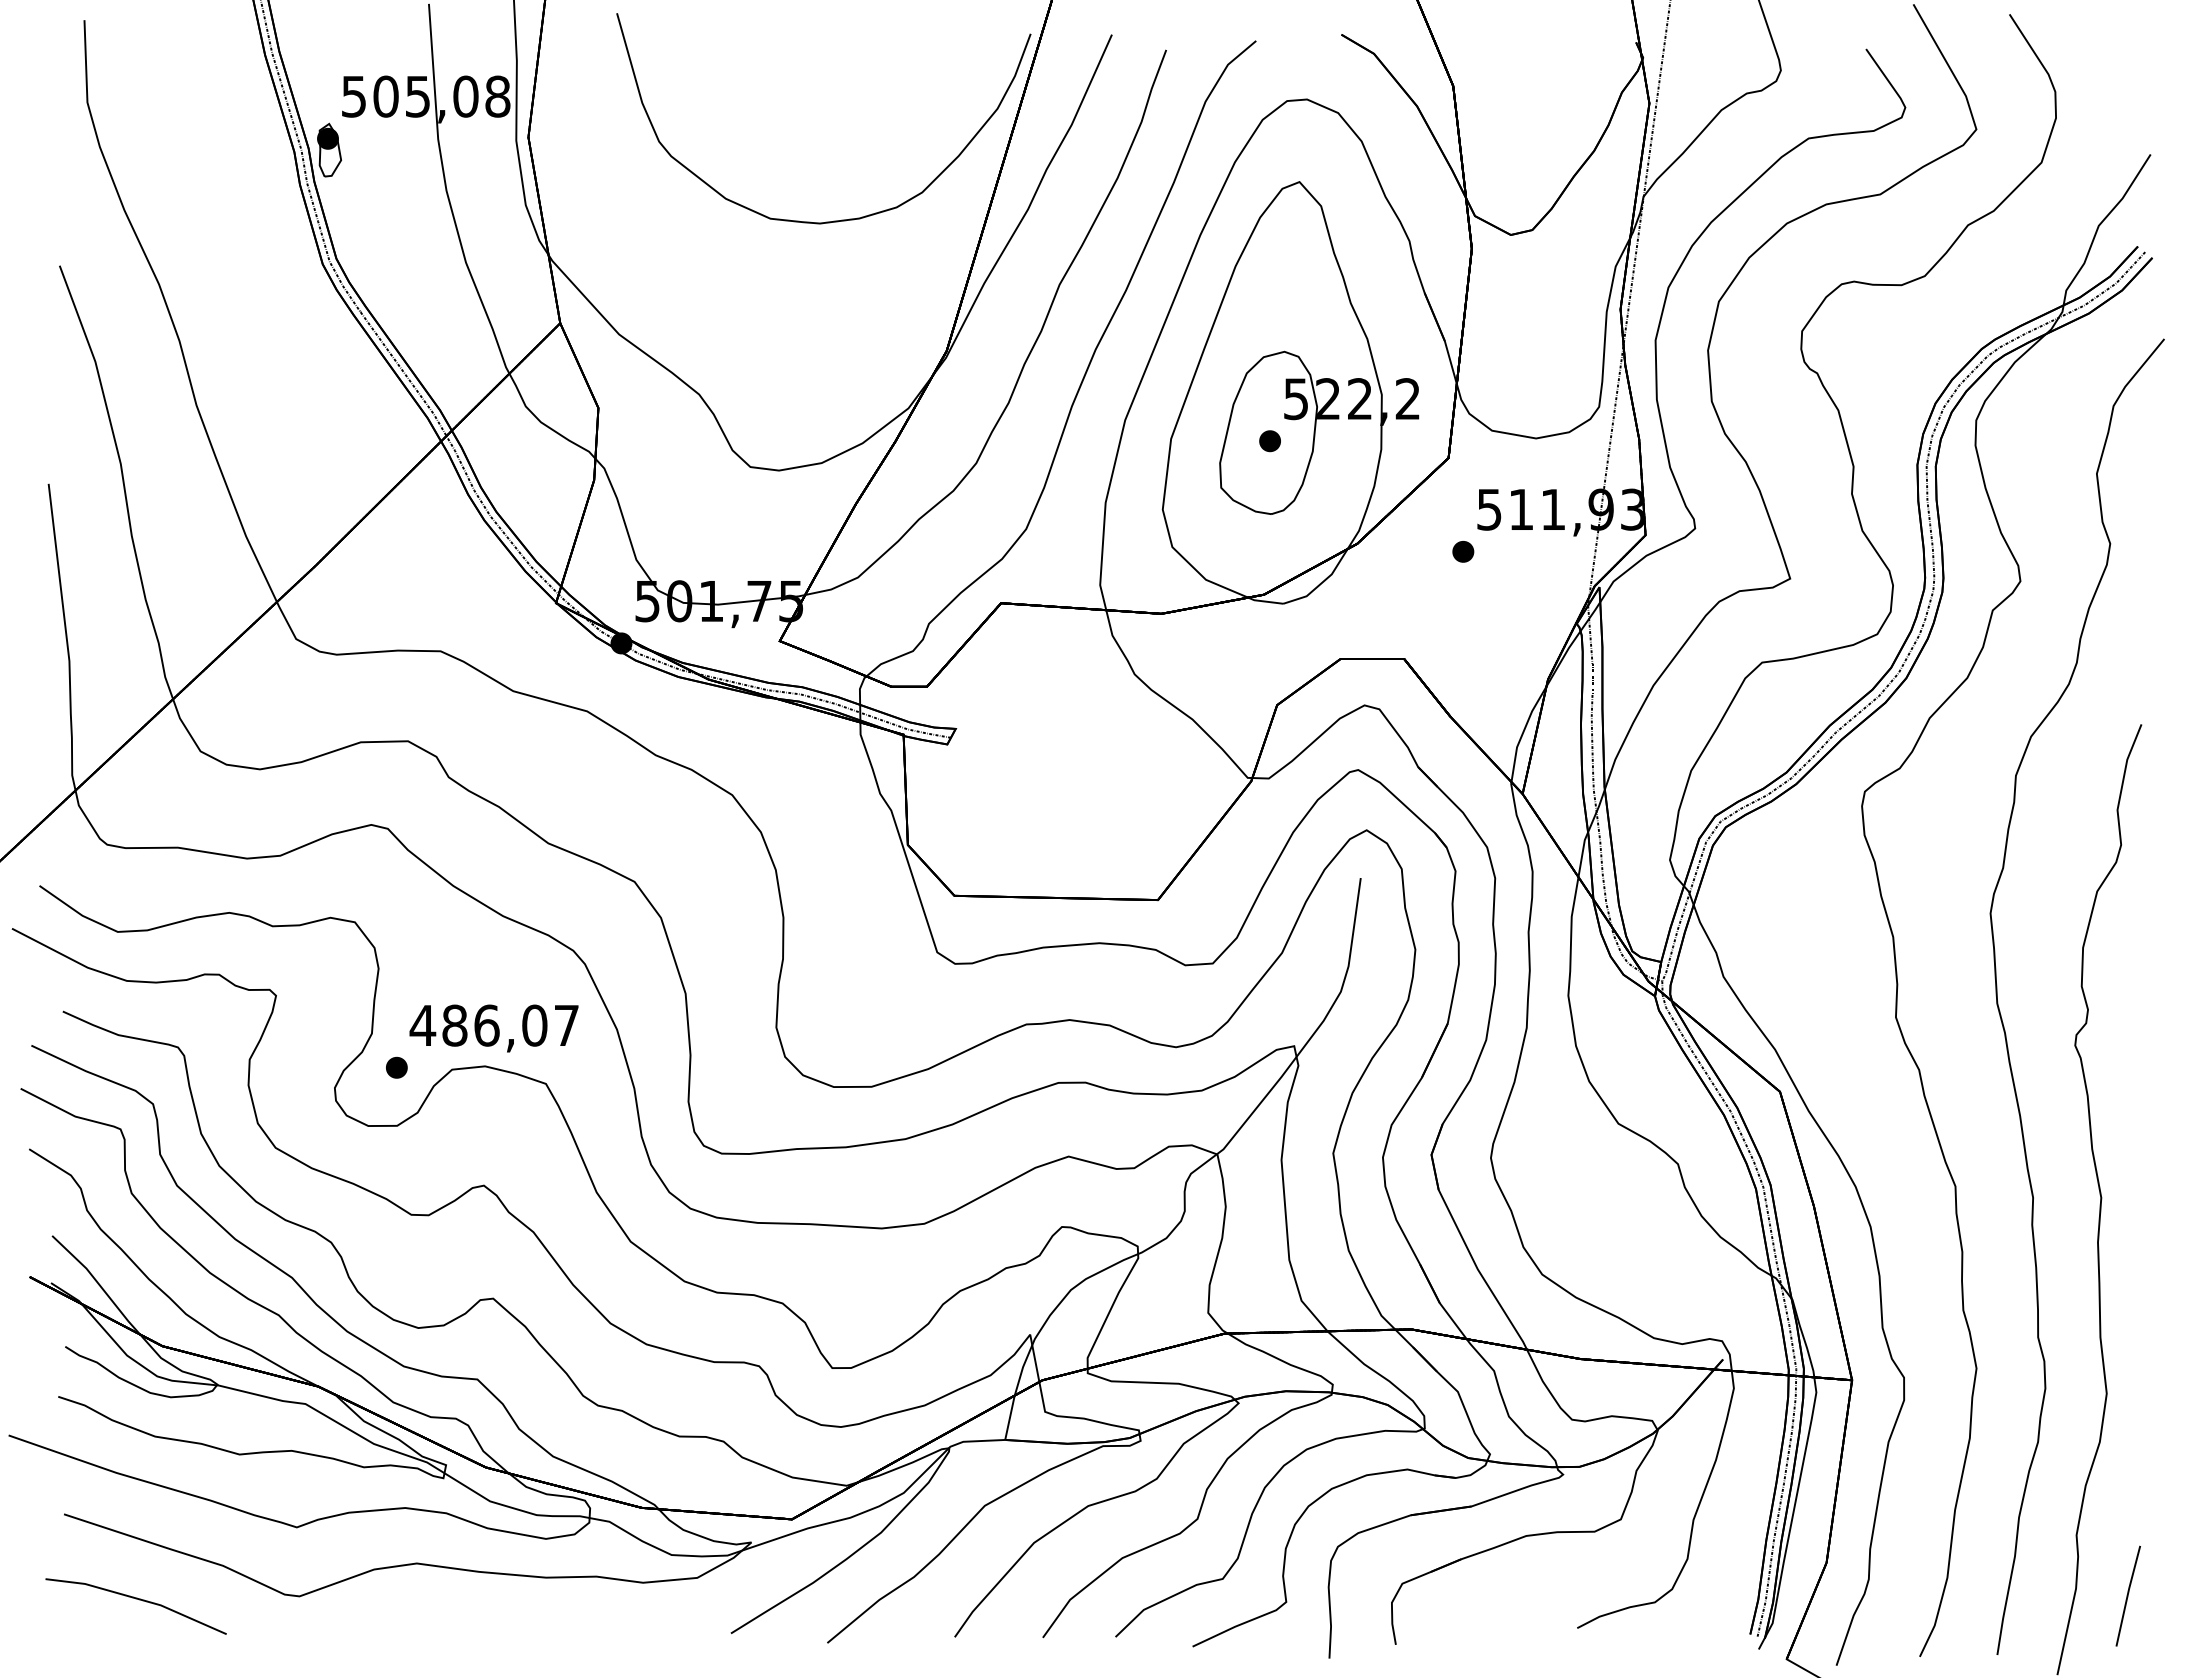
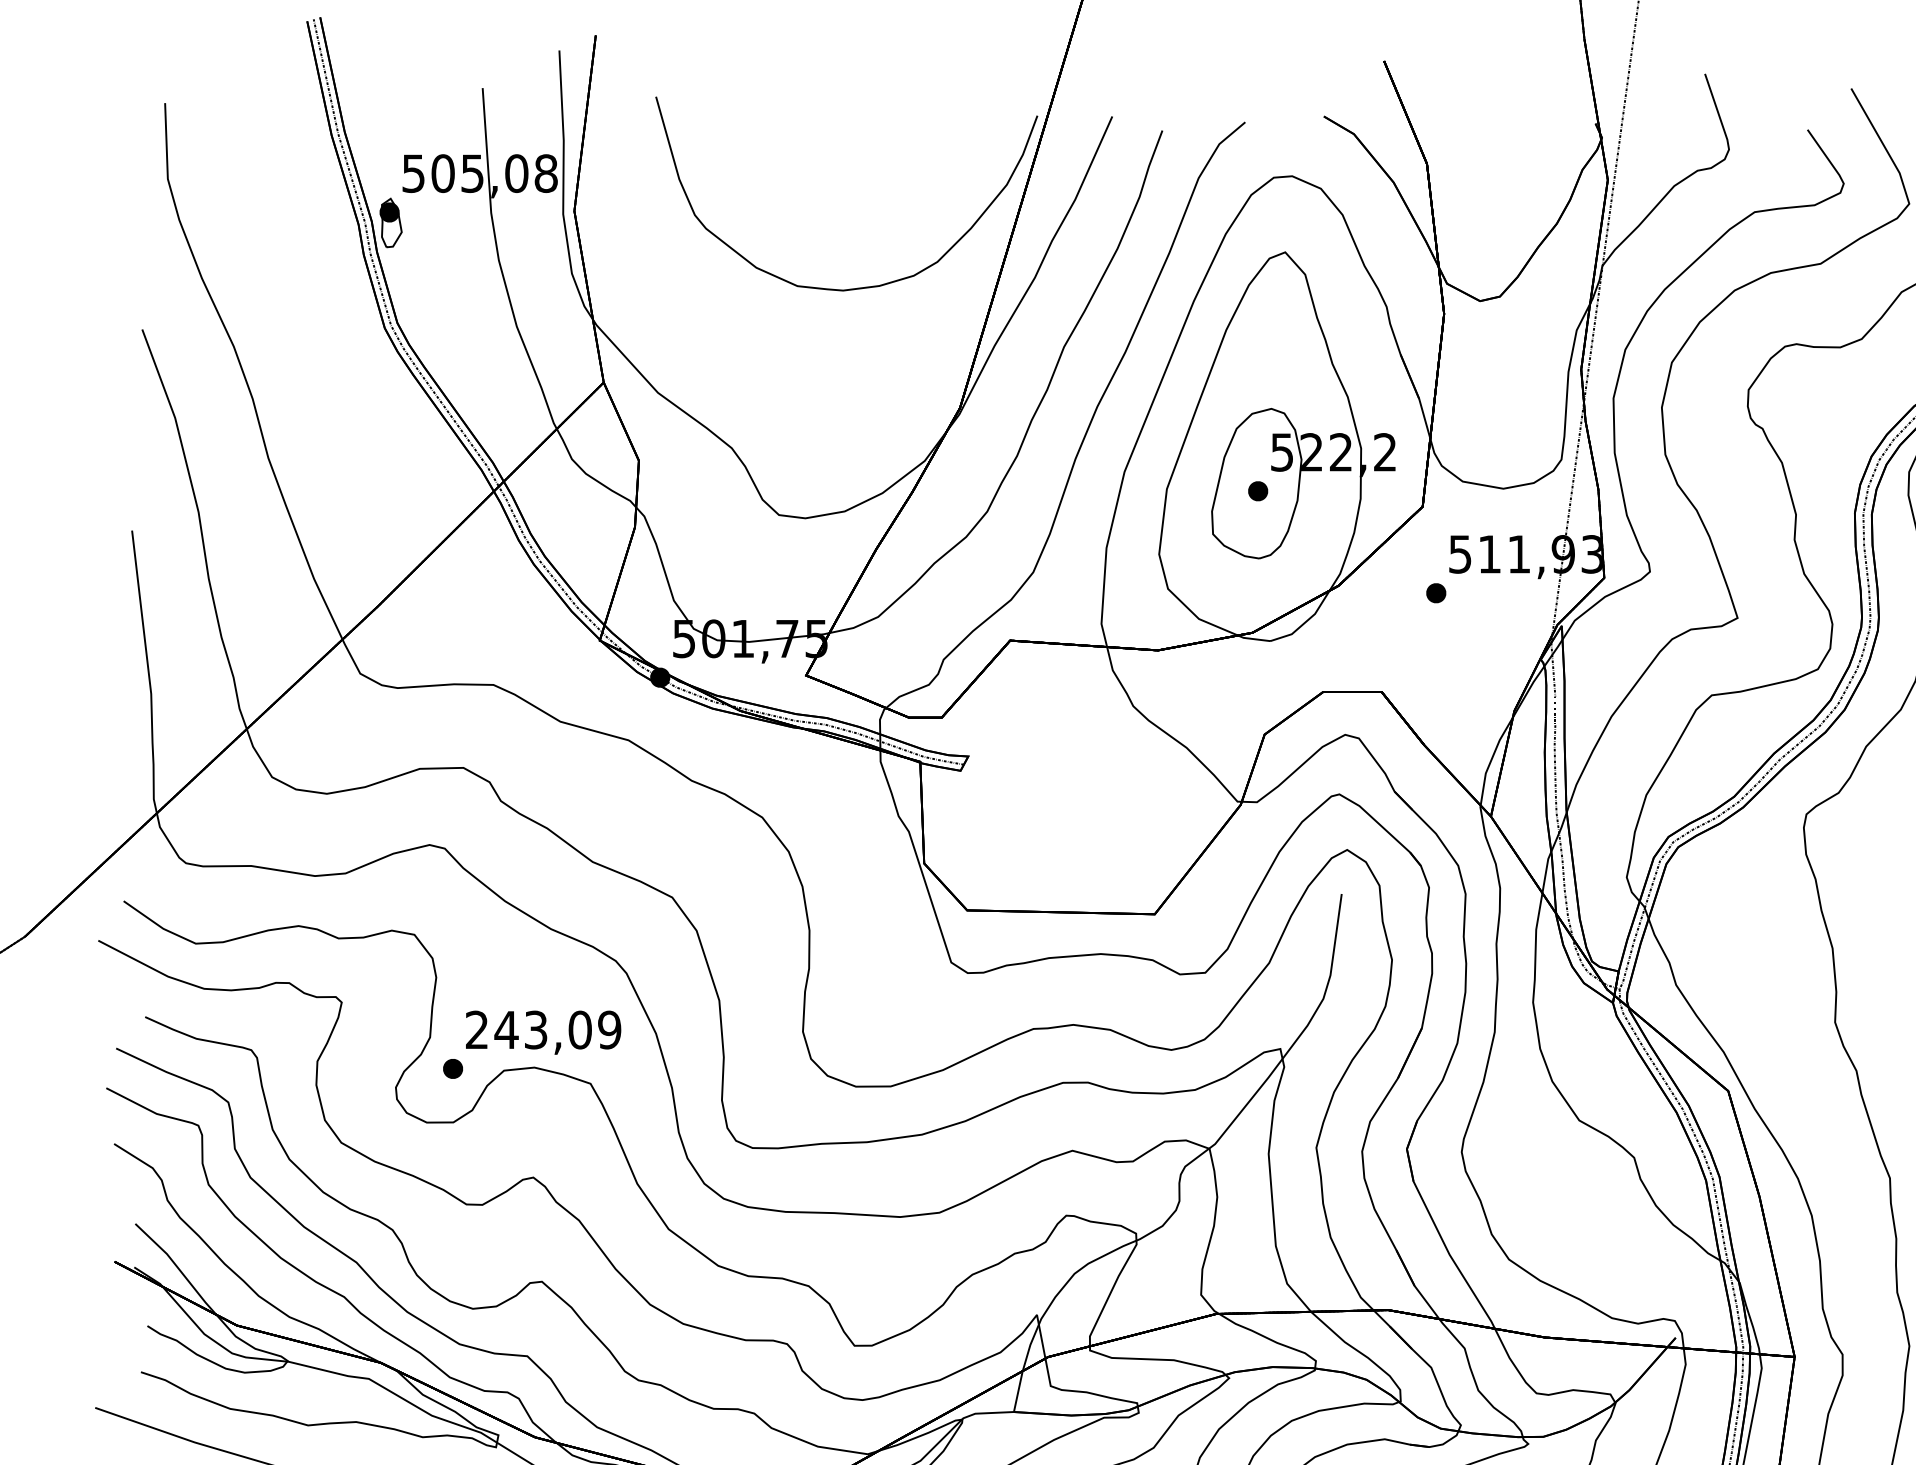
text: (494, 1025) -> (543, 1029), 486,07 -> 243,09

